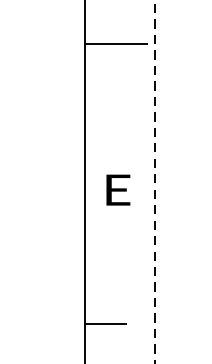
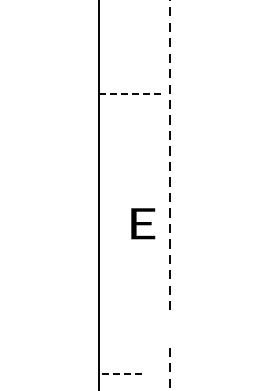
line: (115, 43) -> (130, 93), solid -> dashed
text: (118, 189) -> (143, 223), moved
line: (154, 275) -> (169, 325), removed
line: (104, 324) -> (119, 374), solid -> dashed

